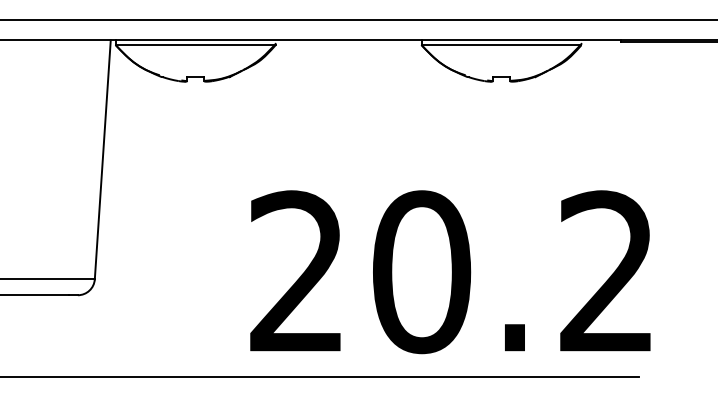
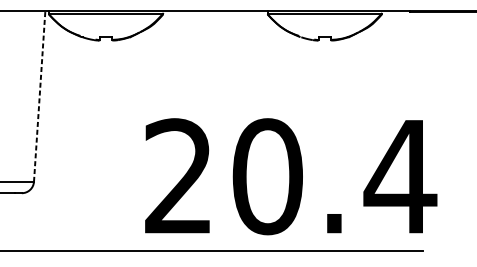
line: (102, 159) -> (39, 96), solid -> dashed
text: (607, 270) -> (400, 175), 20.2 -> 20.4

